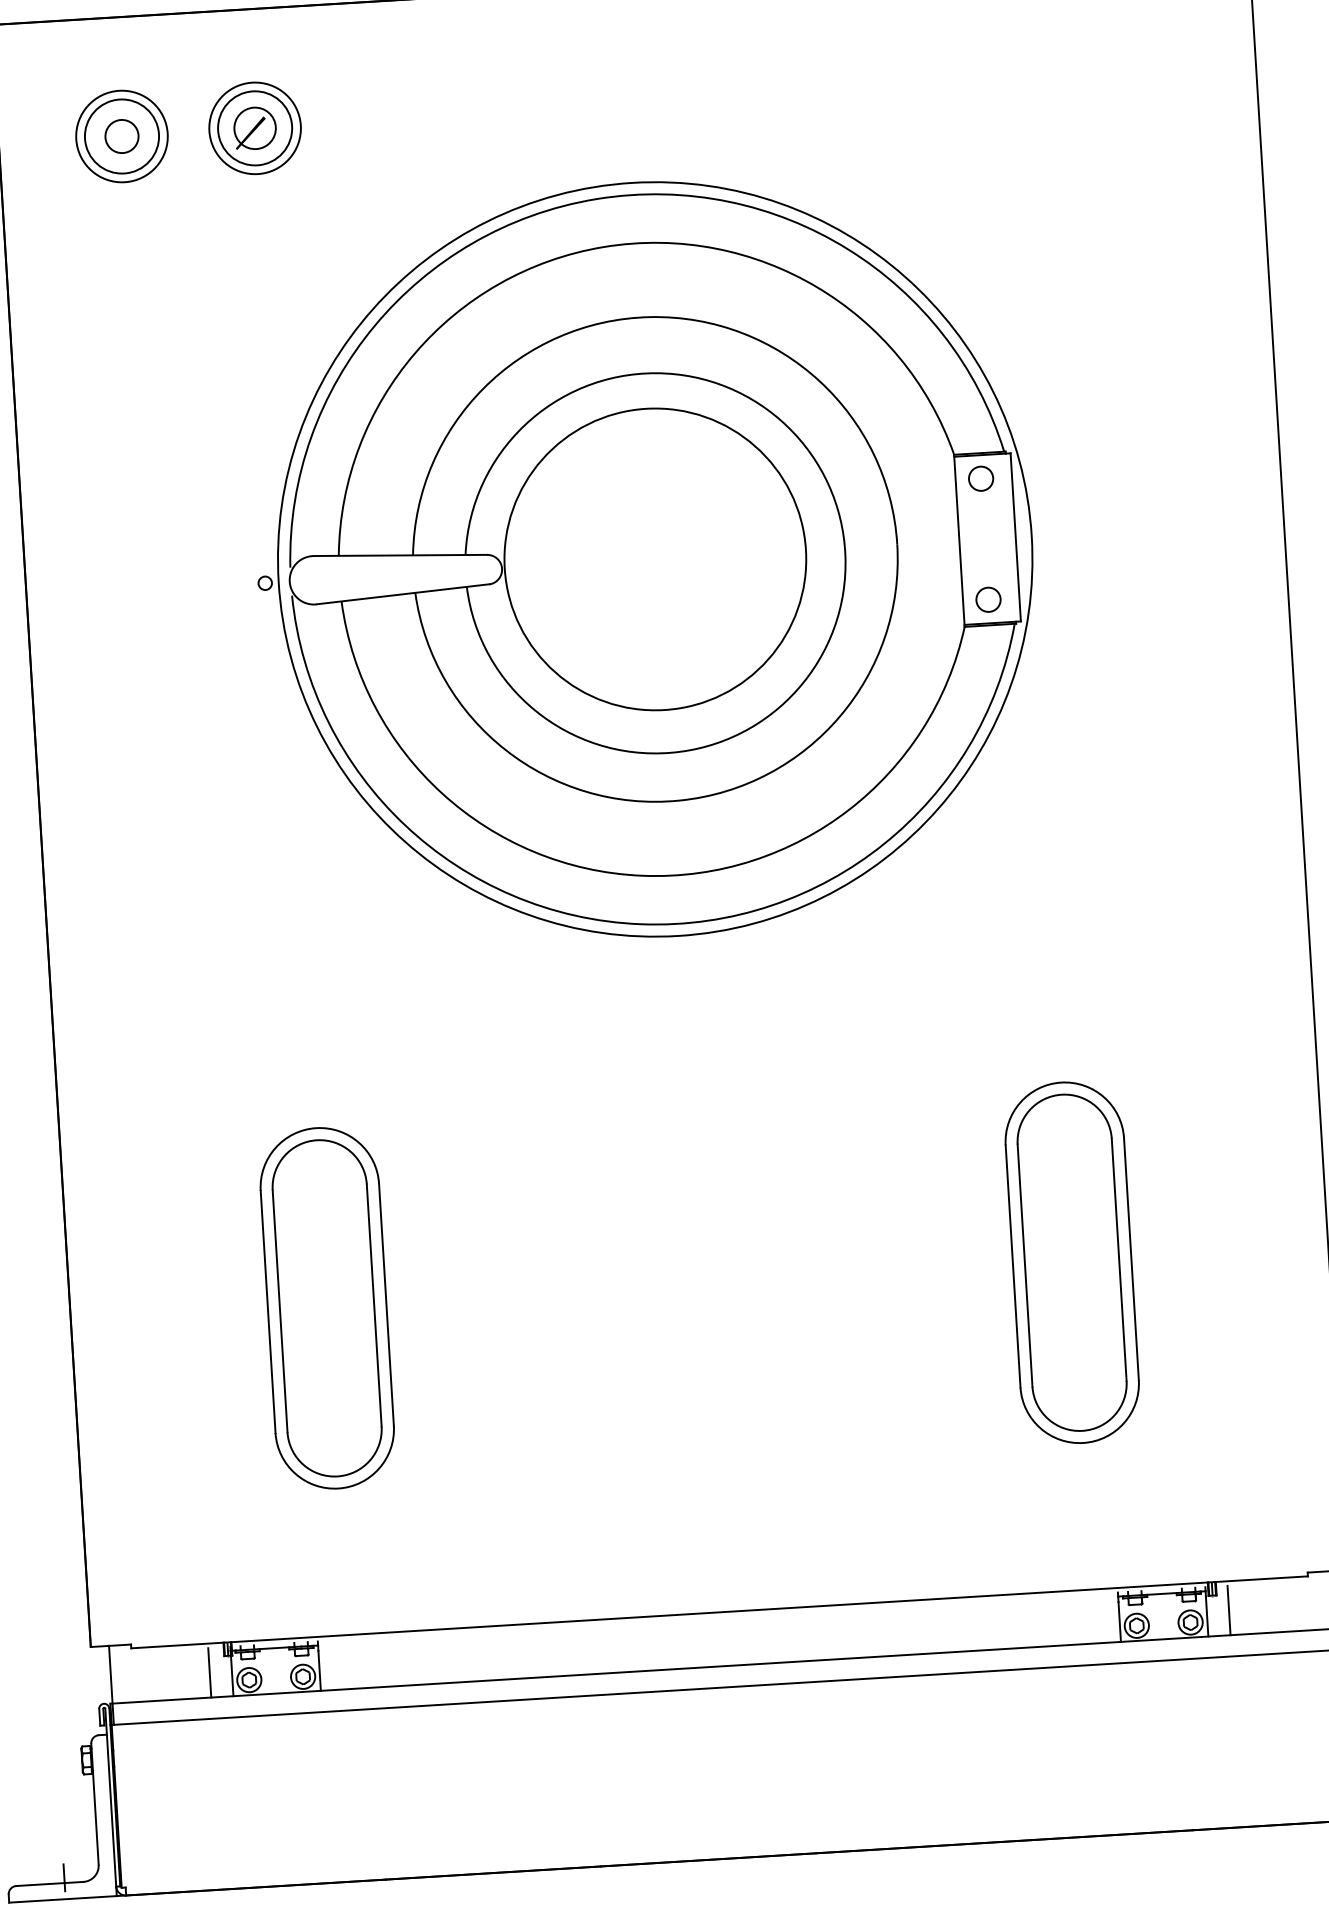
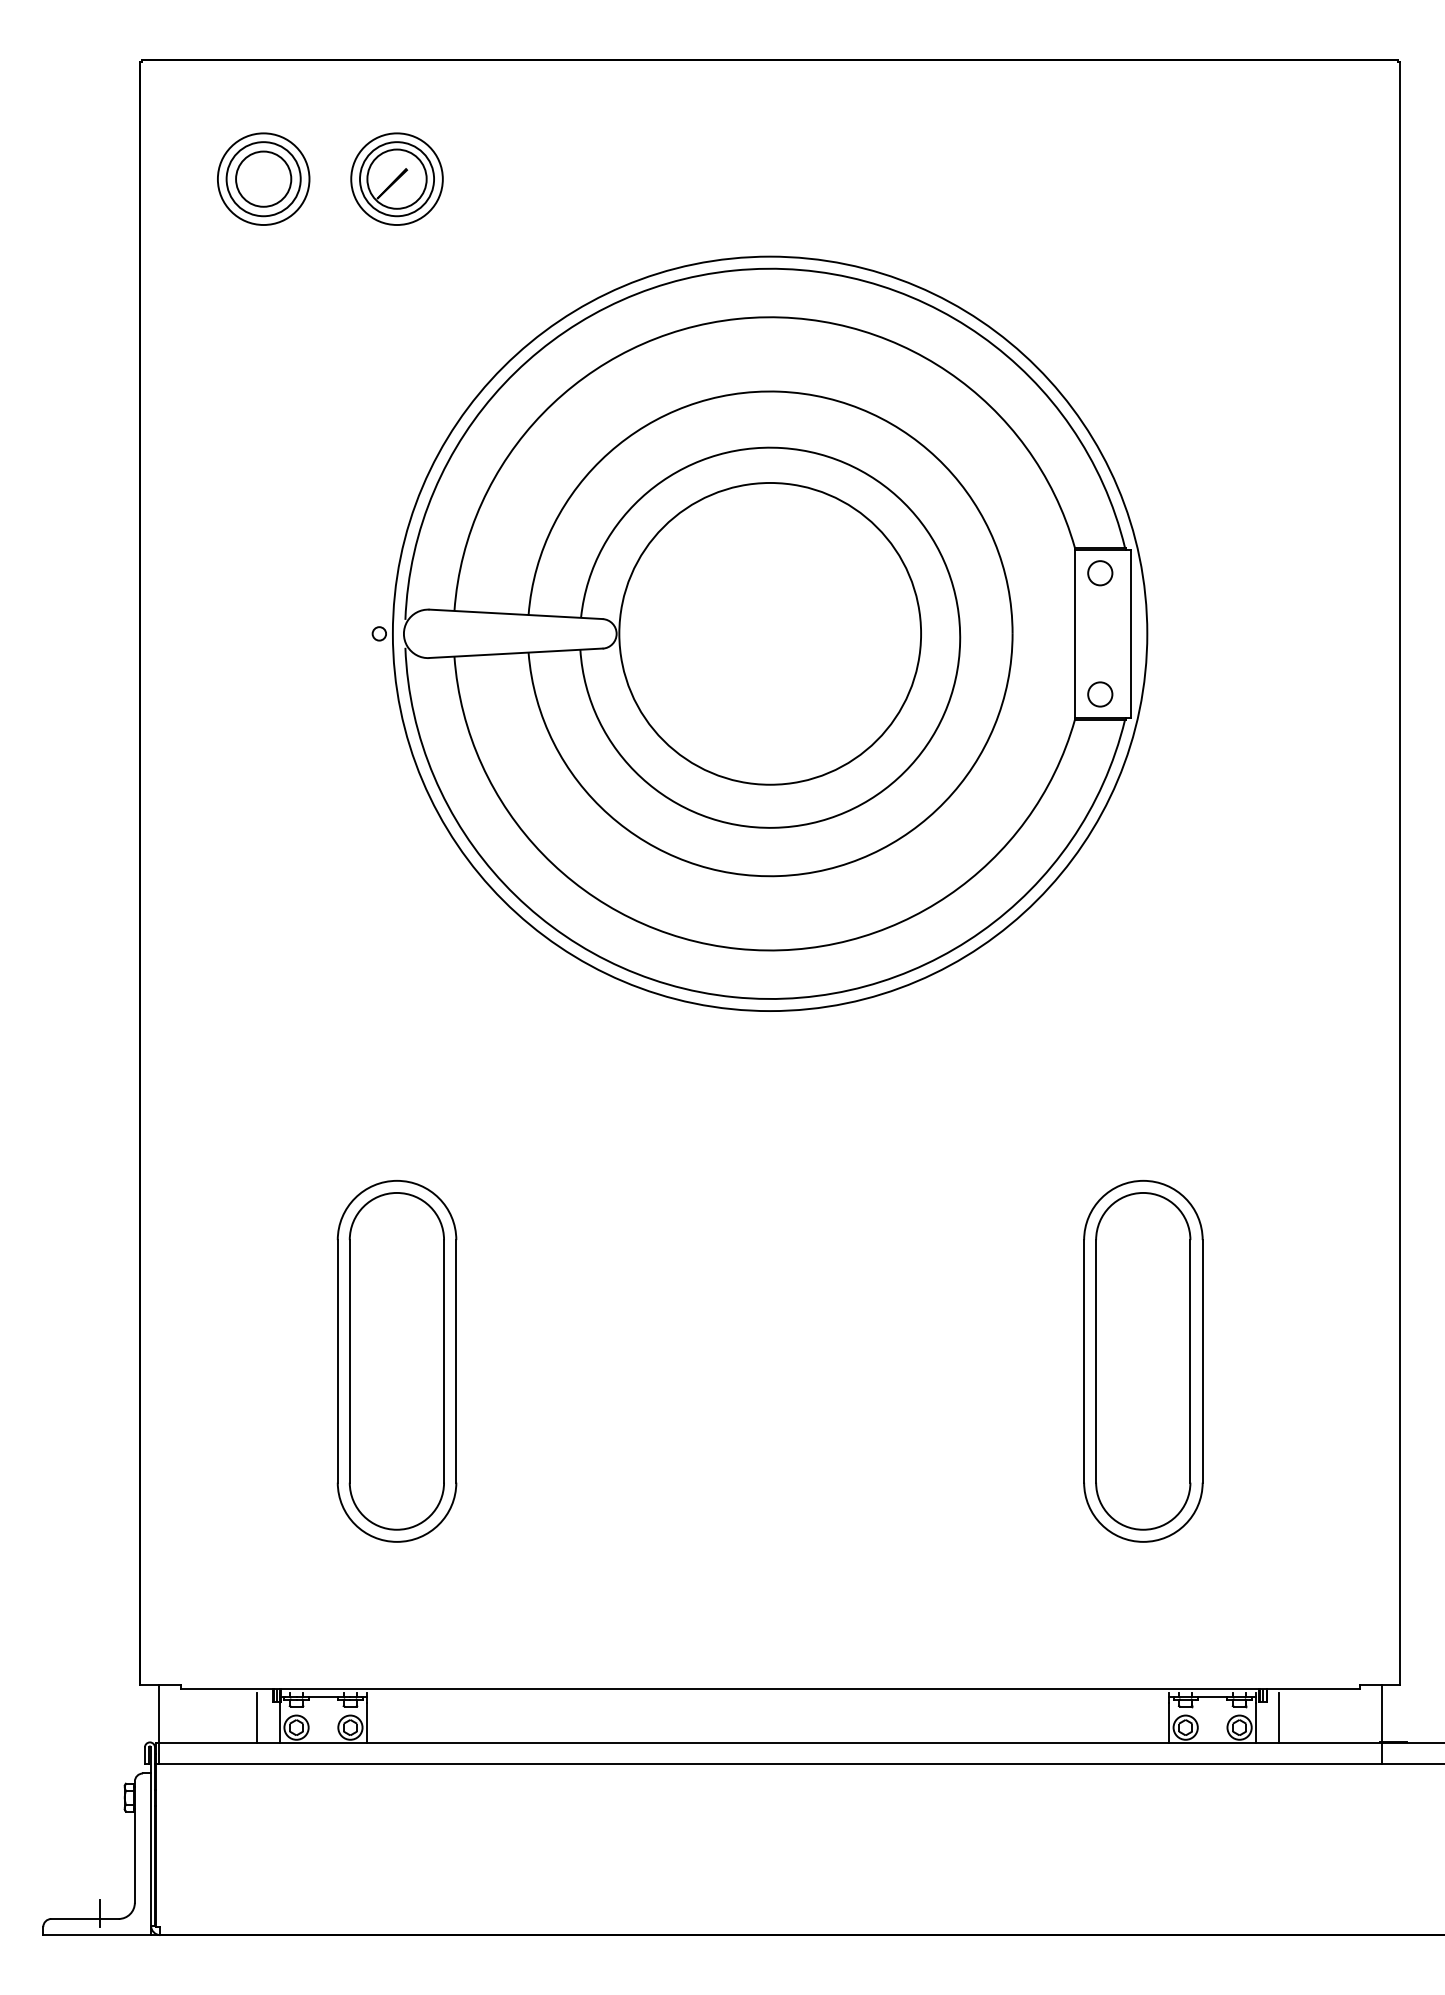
circle: (254, 127) -> (396, 178), size x1.43
circle: (121, 135) -> (263, 178), size x1.67

